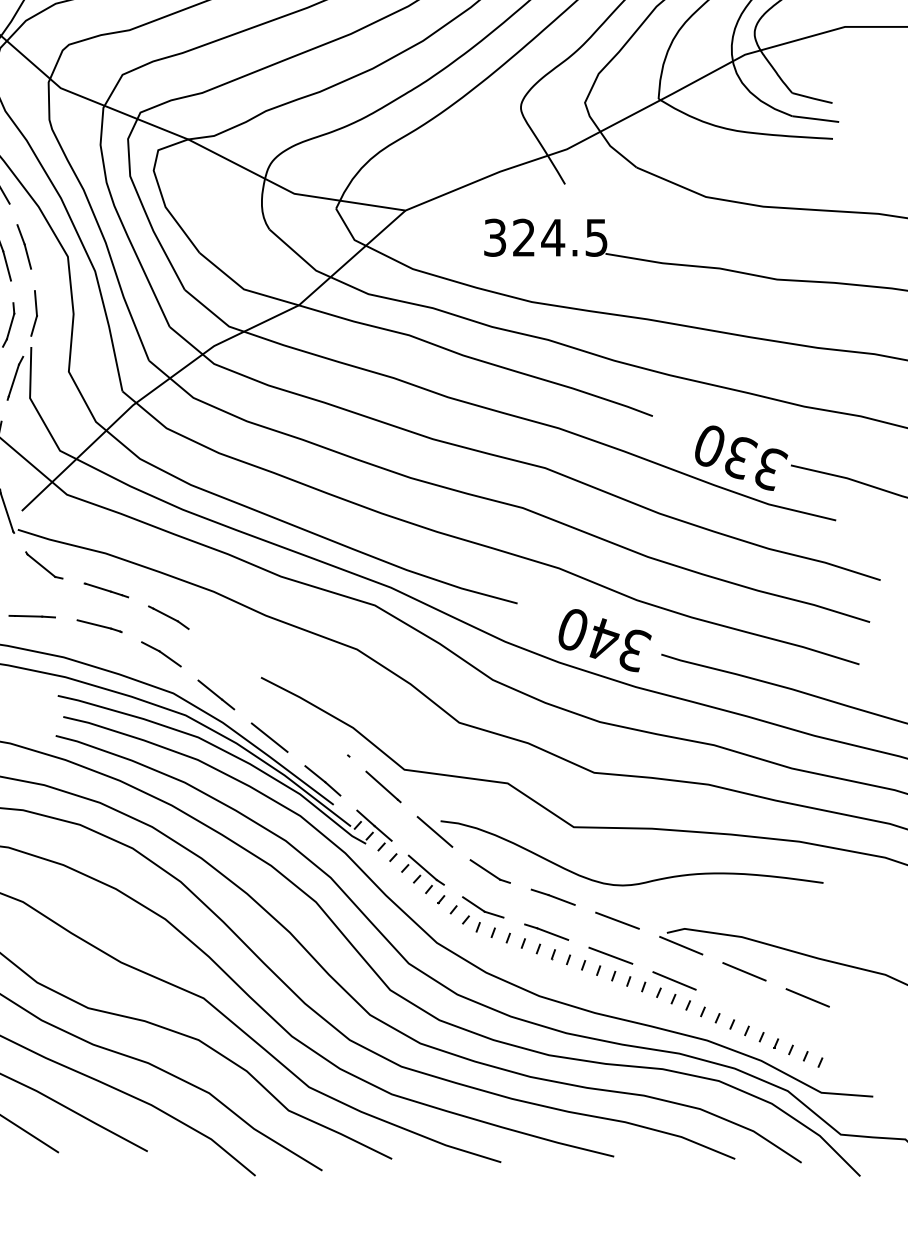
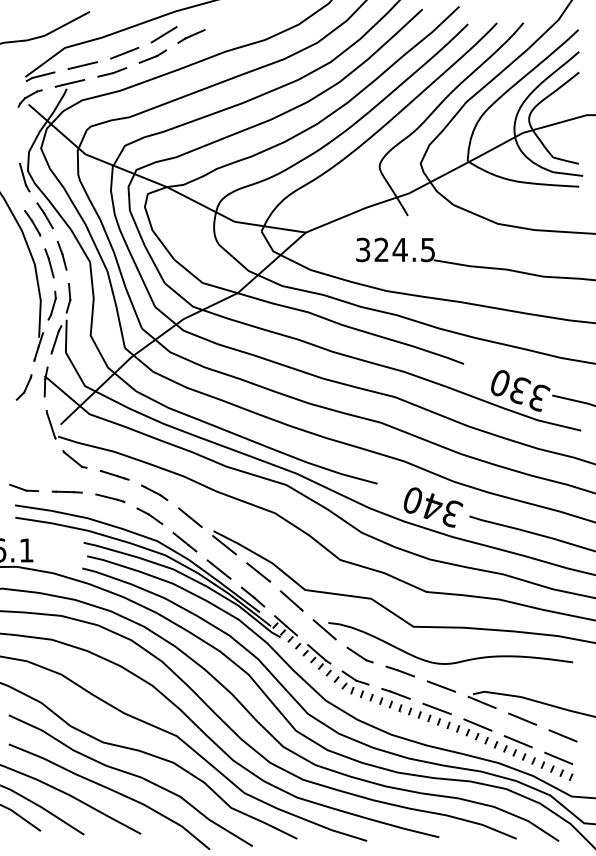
line: (225, 656) -> (190, 517), added
line: (278, 700) -> (224, 545), added
line: (331, 740) -> (258, 571), added
line: (736, 1006) -> (517, 741), added
line: (800, 1033) -> (558, 758), added

